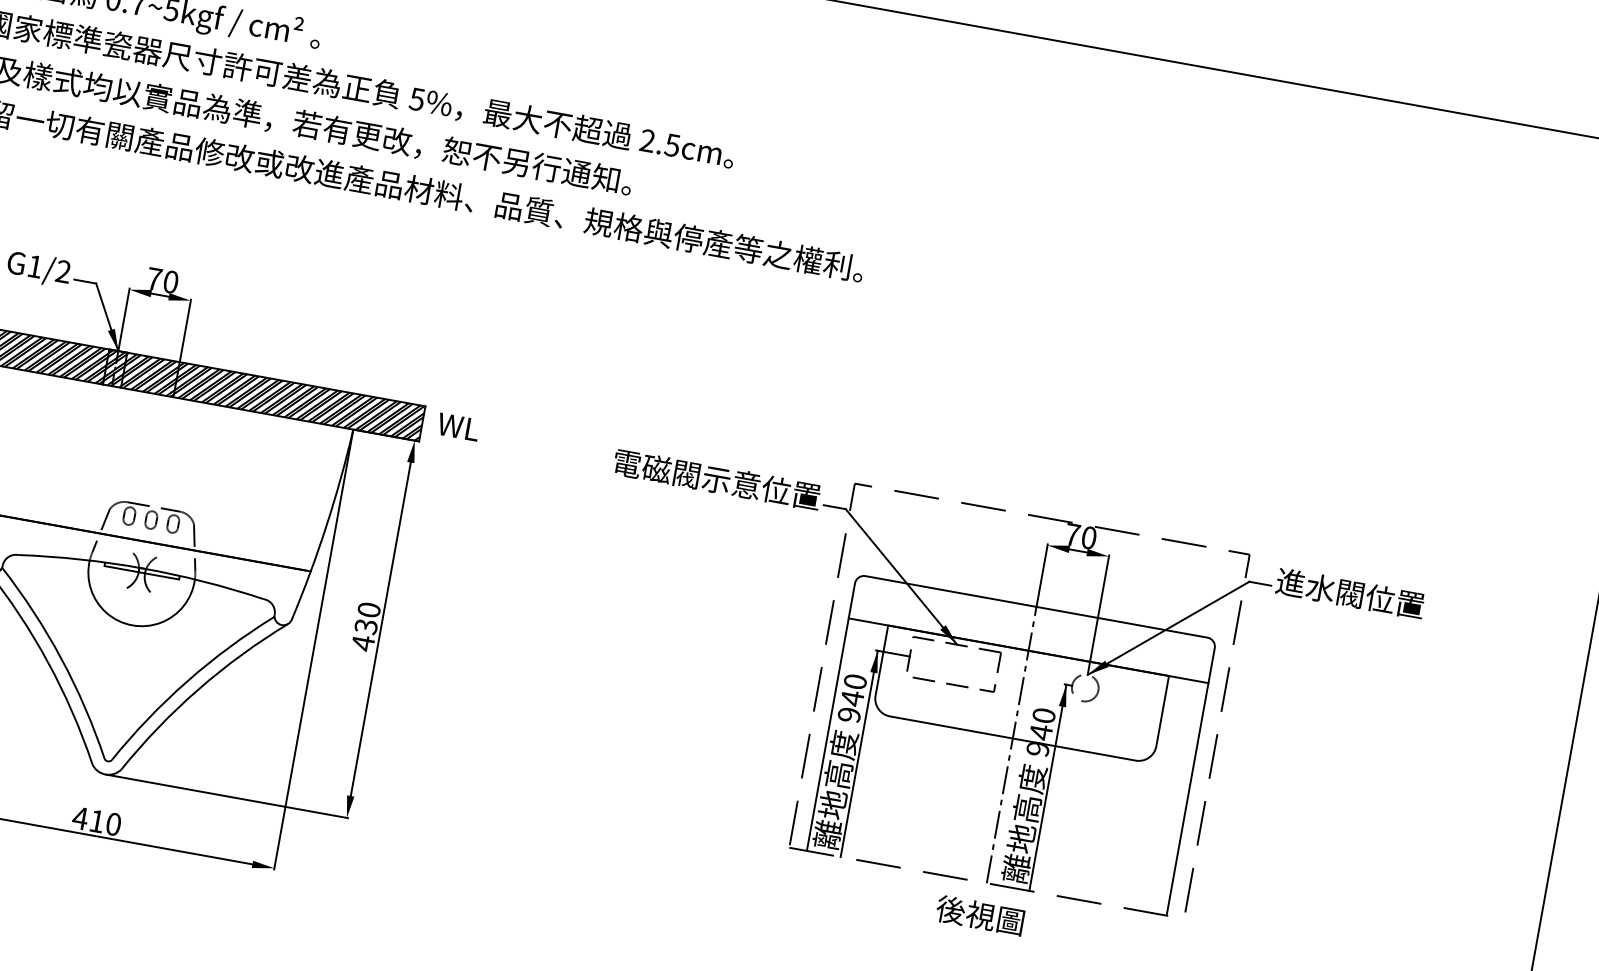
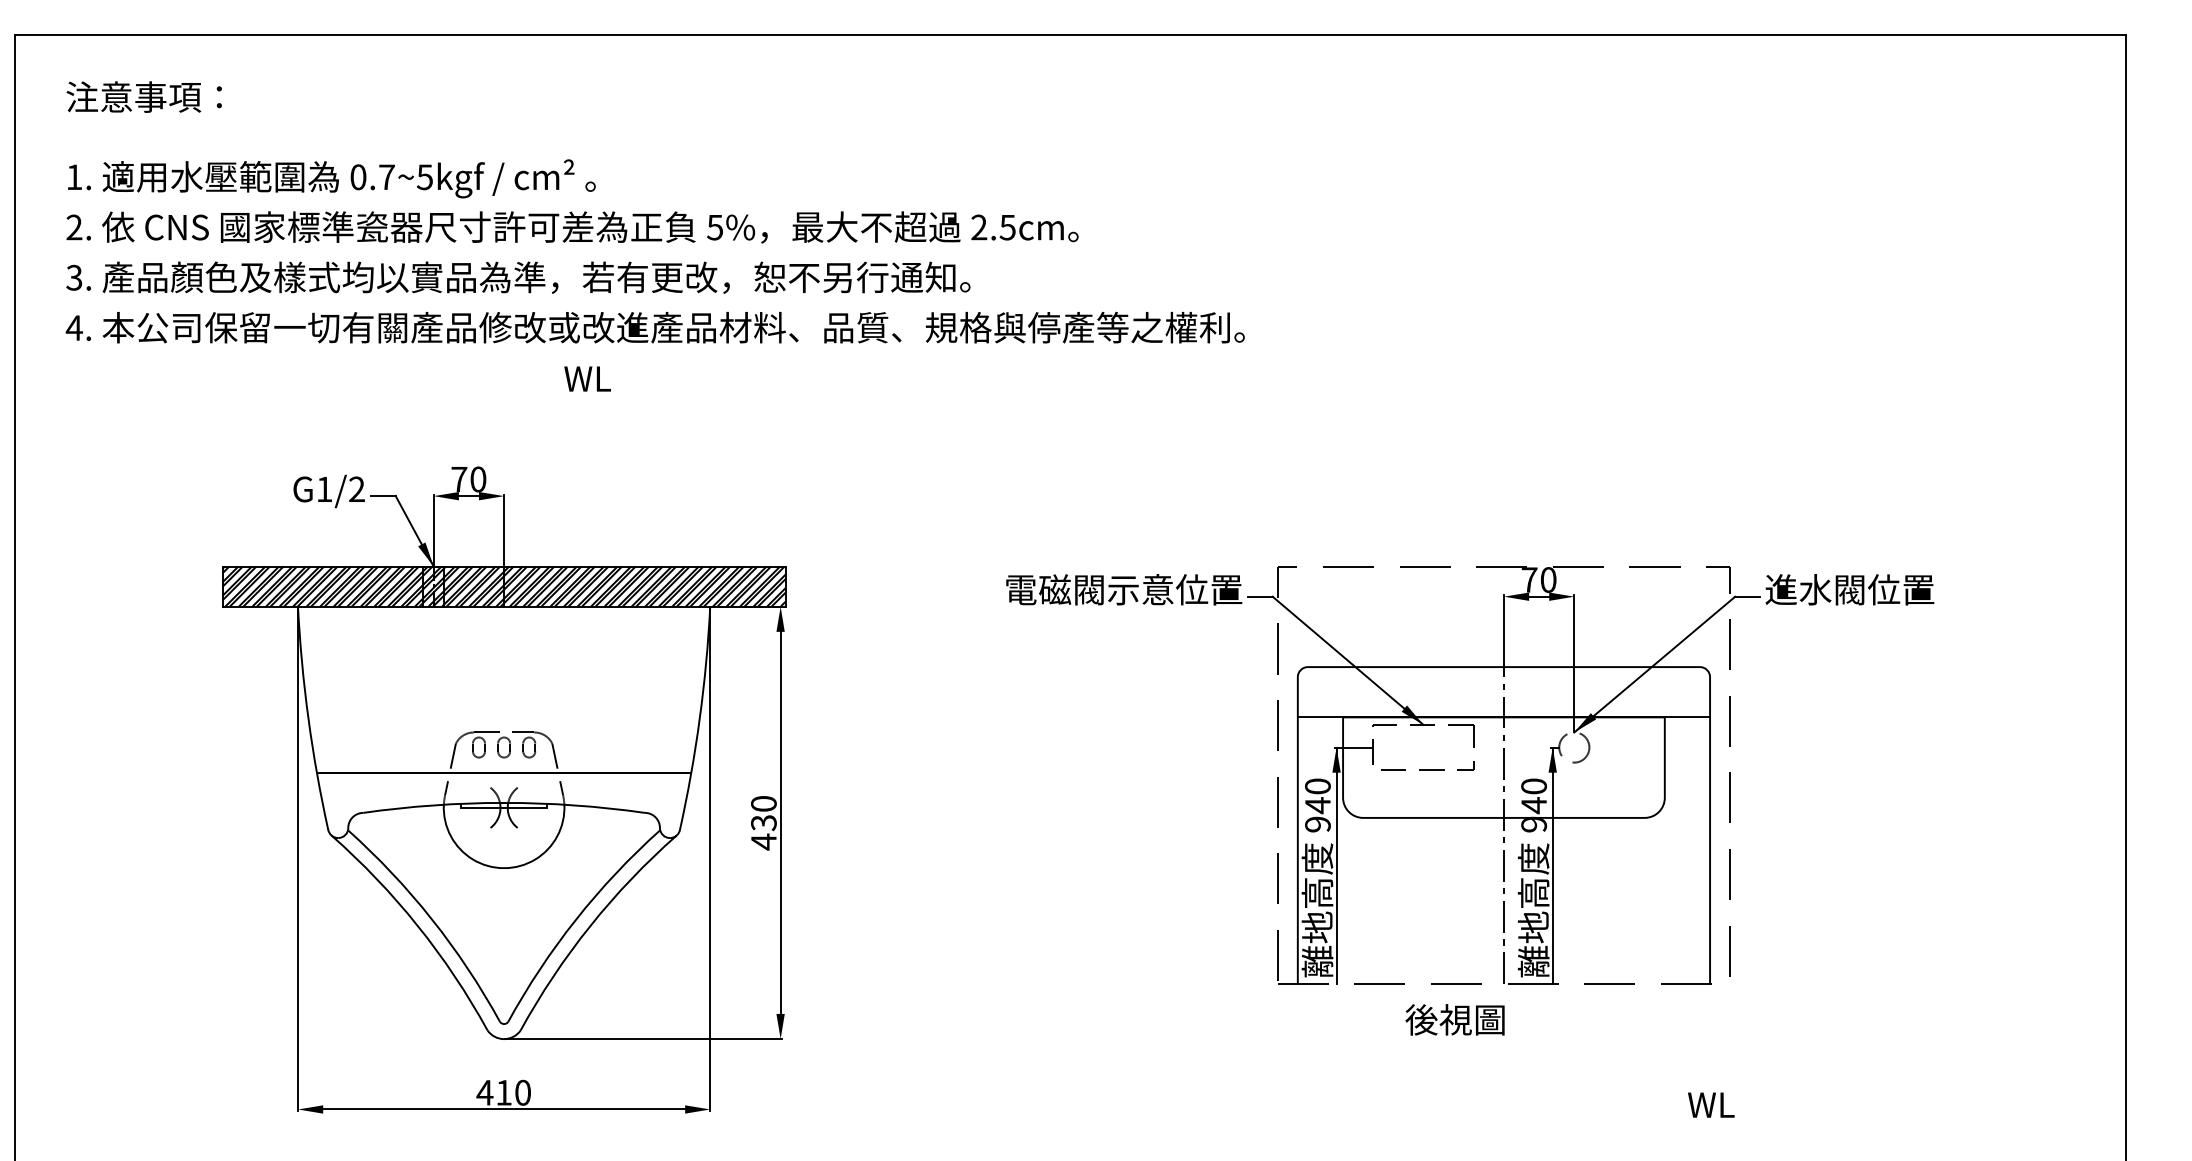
text: (458, 426) -> (587, 378), moved
text: (979, 915) -> (1454, 1019), moved

